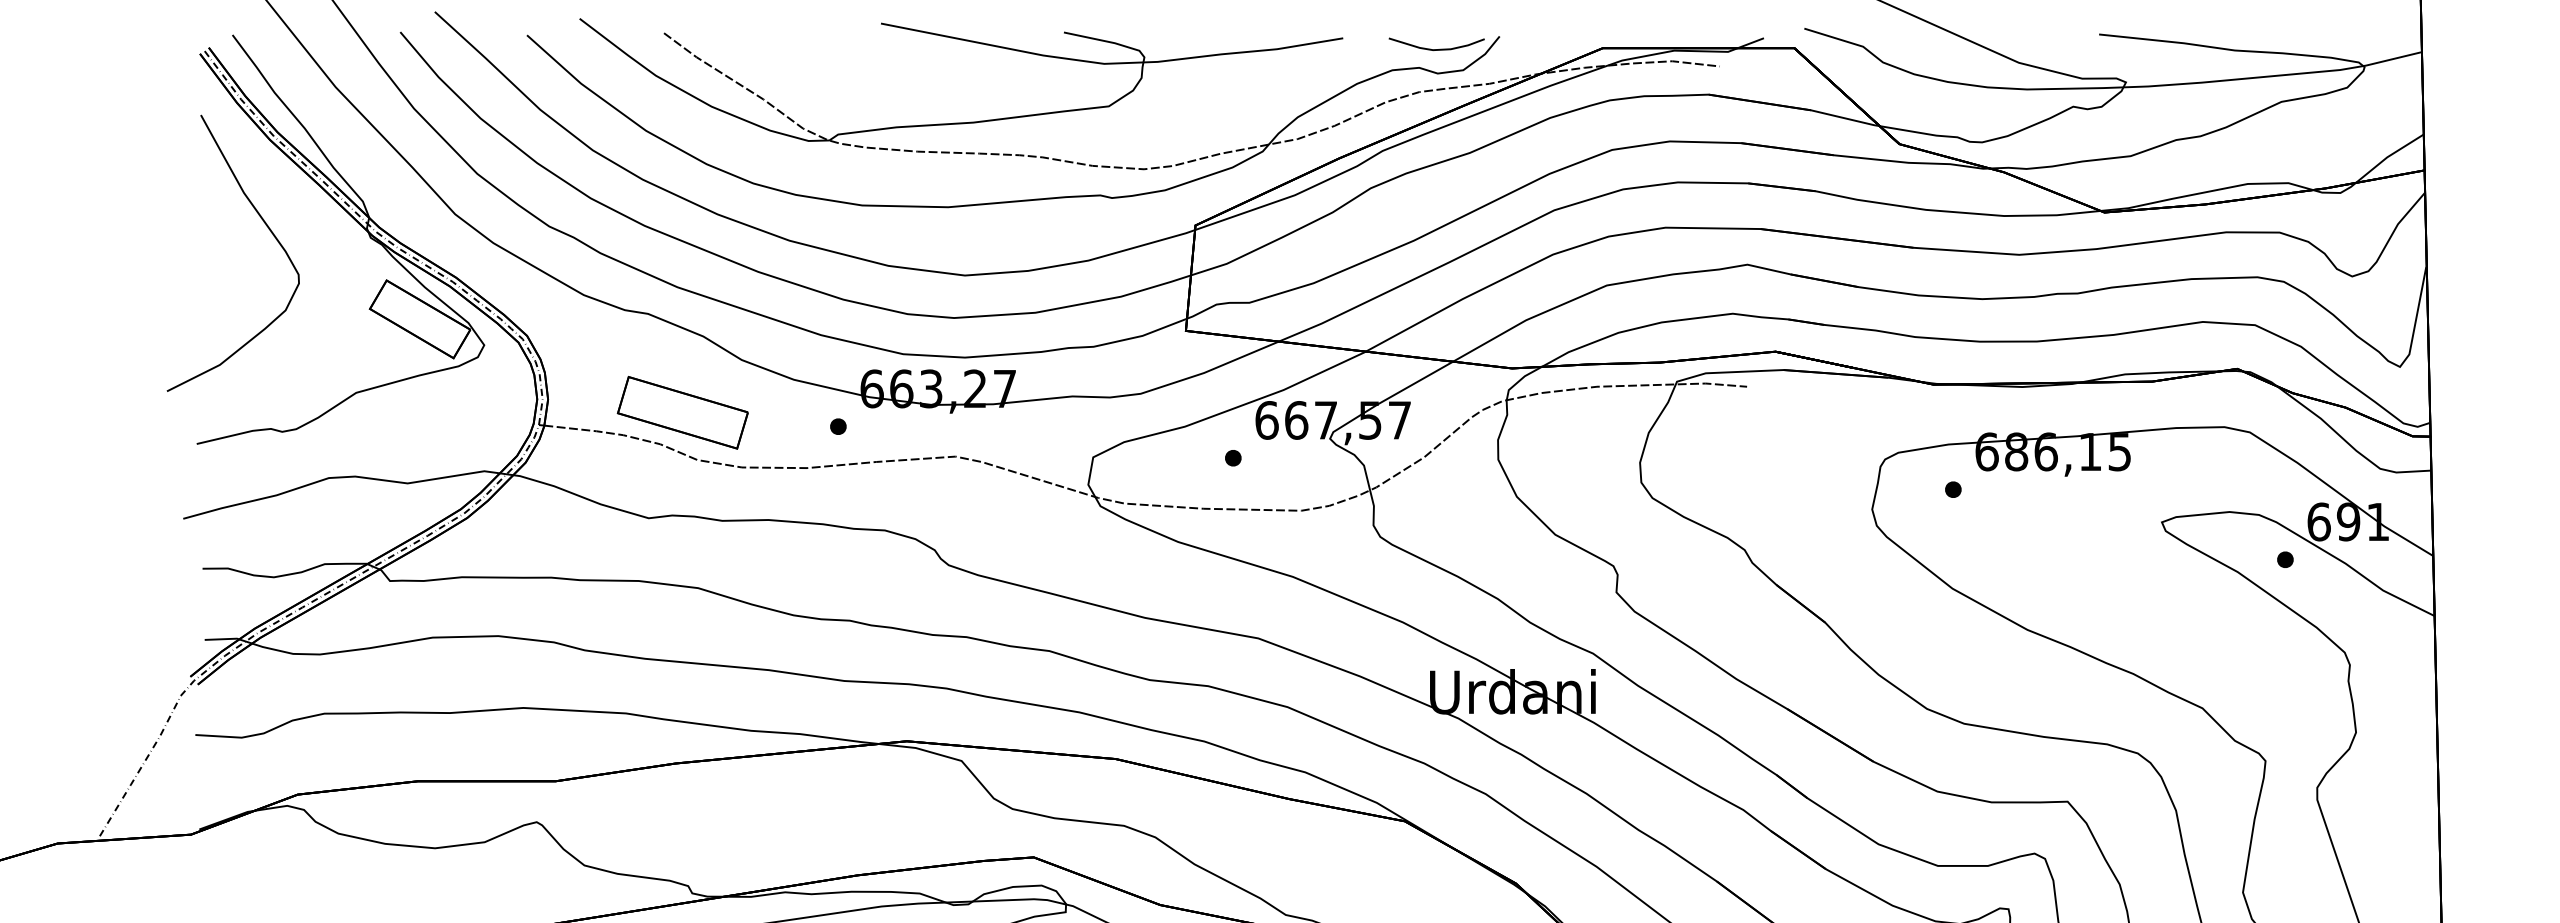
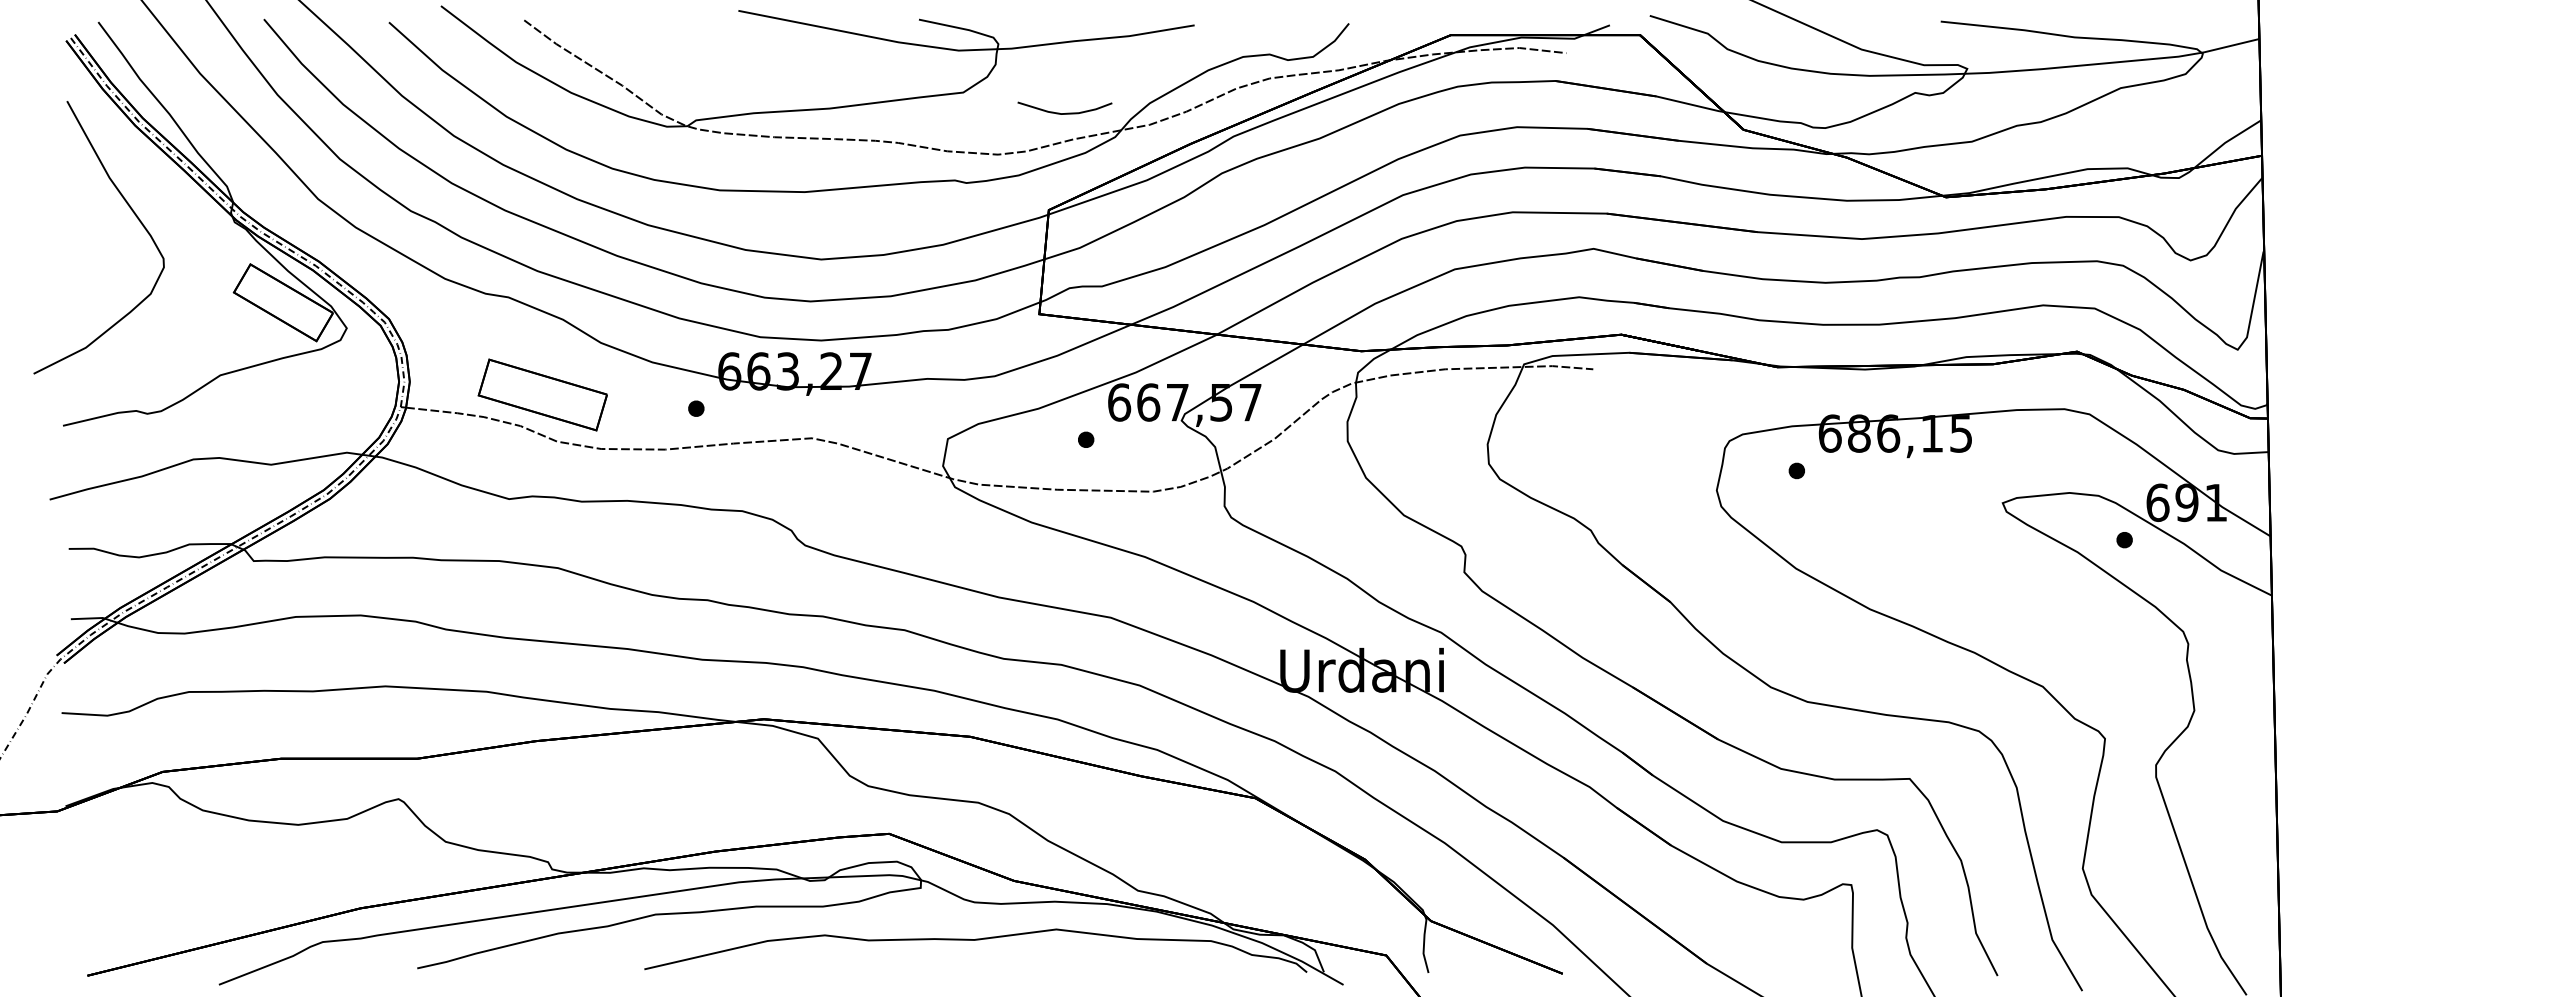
curve: (1438, 48) -> (1066, 112), moved

